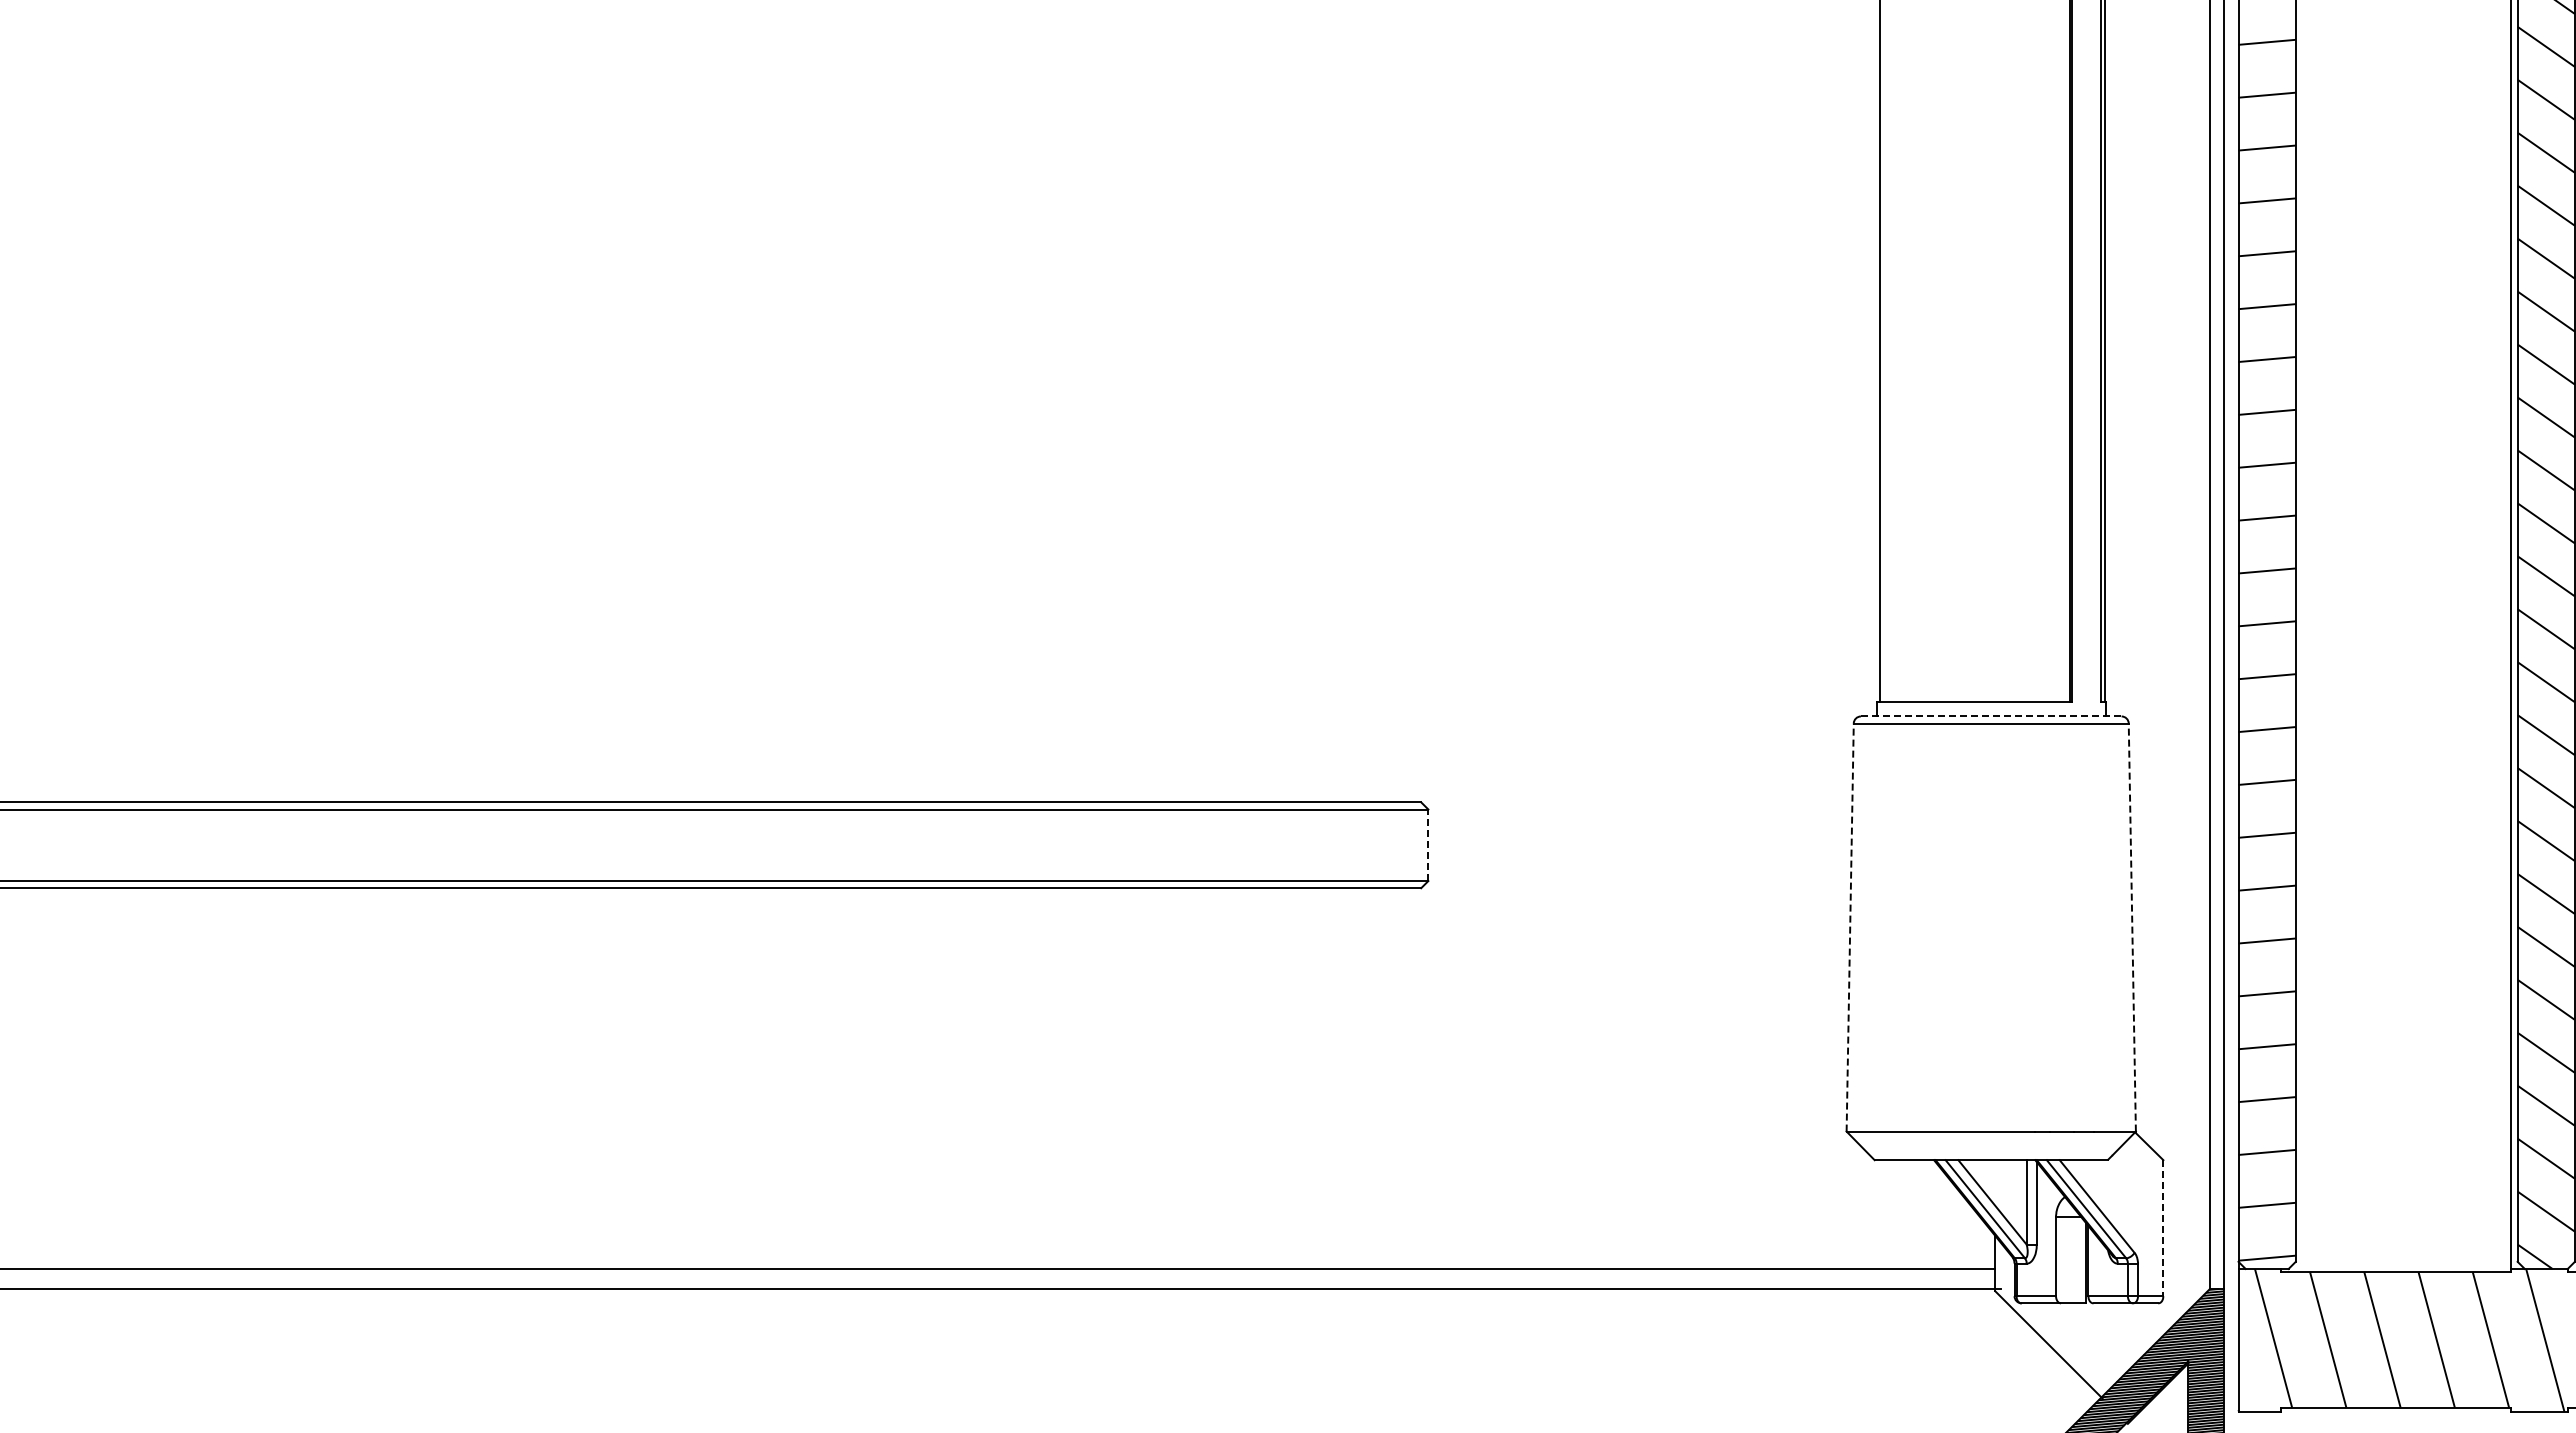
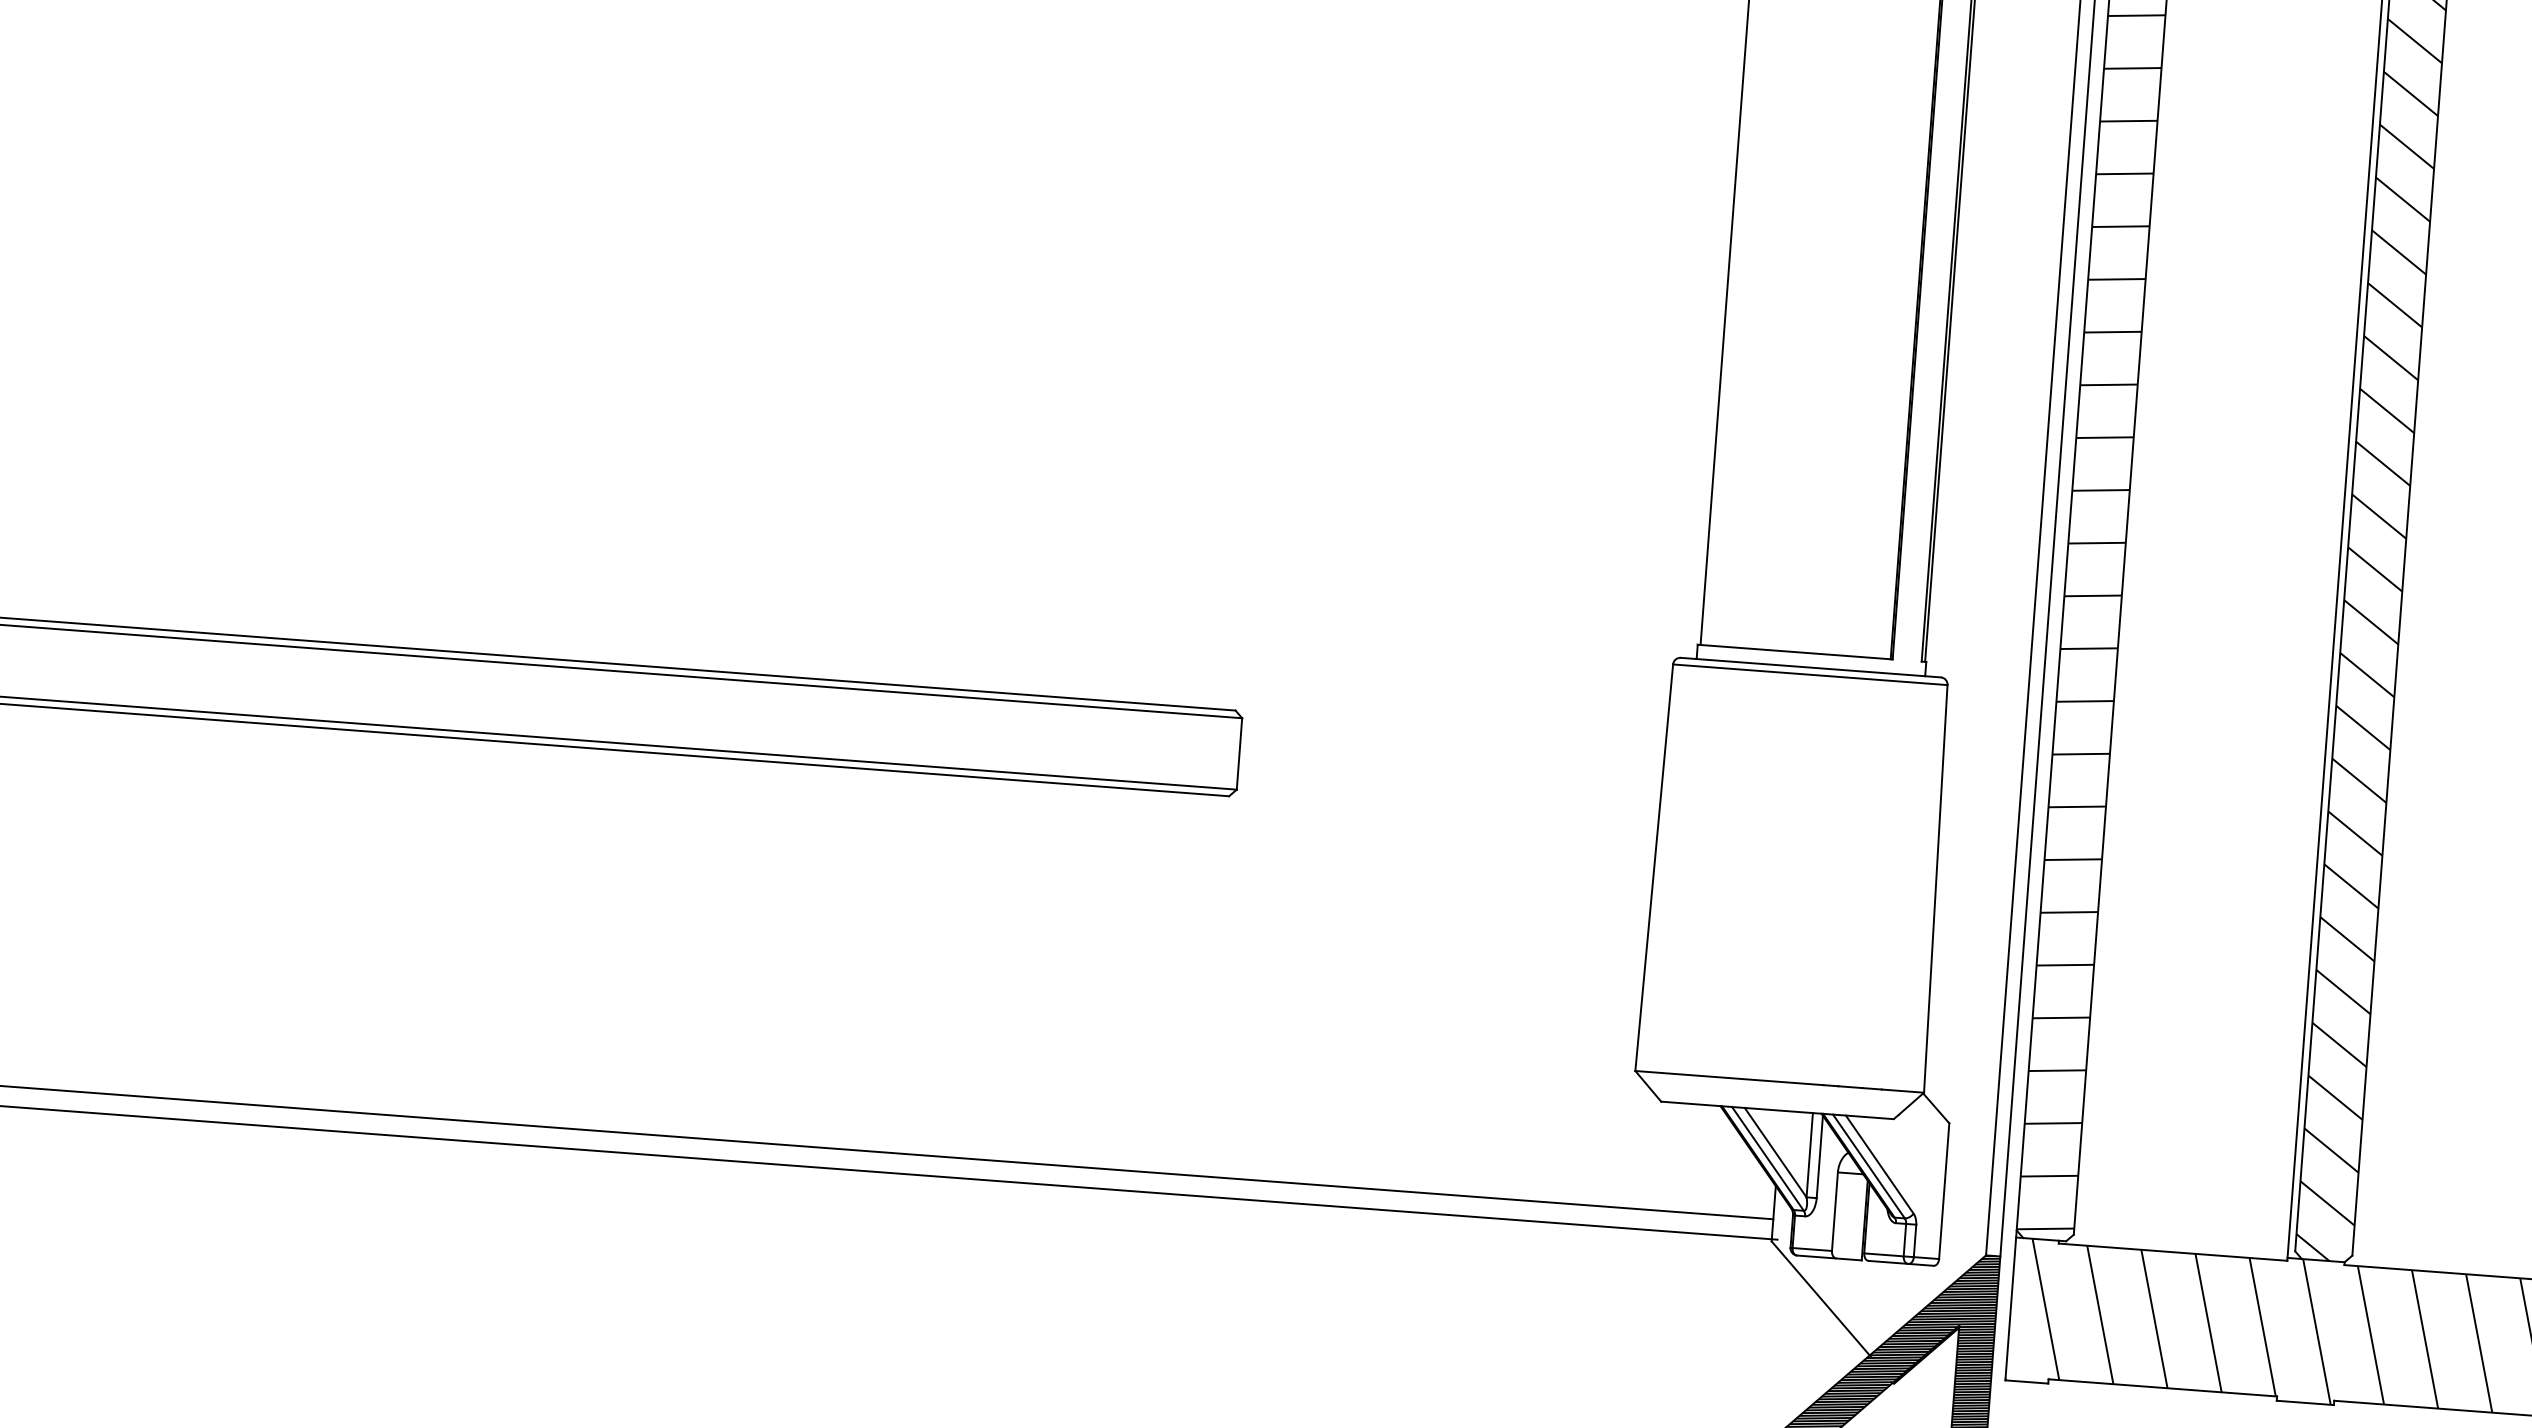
line: (1991, 716) -> (1811, 667), dashed -> solid
line: (1428, 845) -> (1239, 754), dashed -> solid
line: (1850, 927) -> (1654, 867), dashed -> solid
line: (2132, 927) -> (1935, 888), dashed -> solid
line: (2163, 1228) -> (1944, 1191), dashed -> solid

